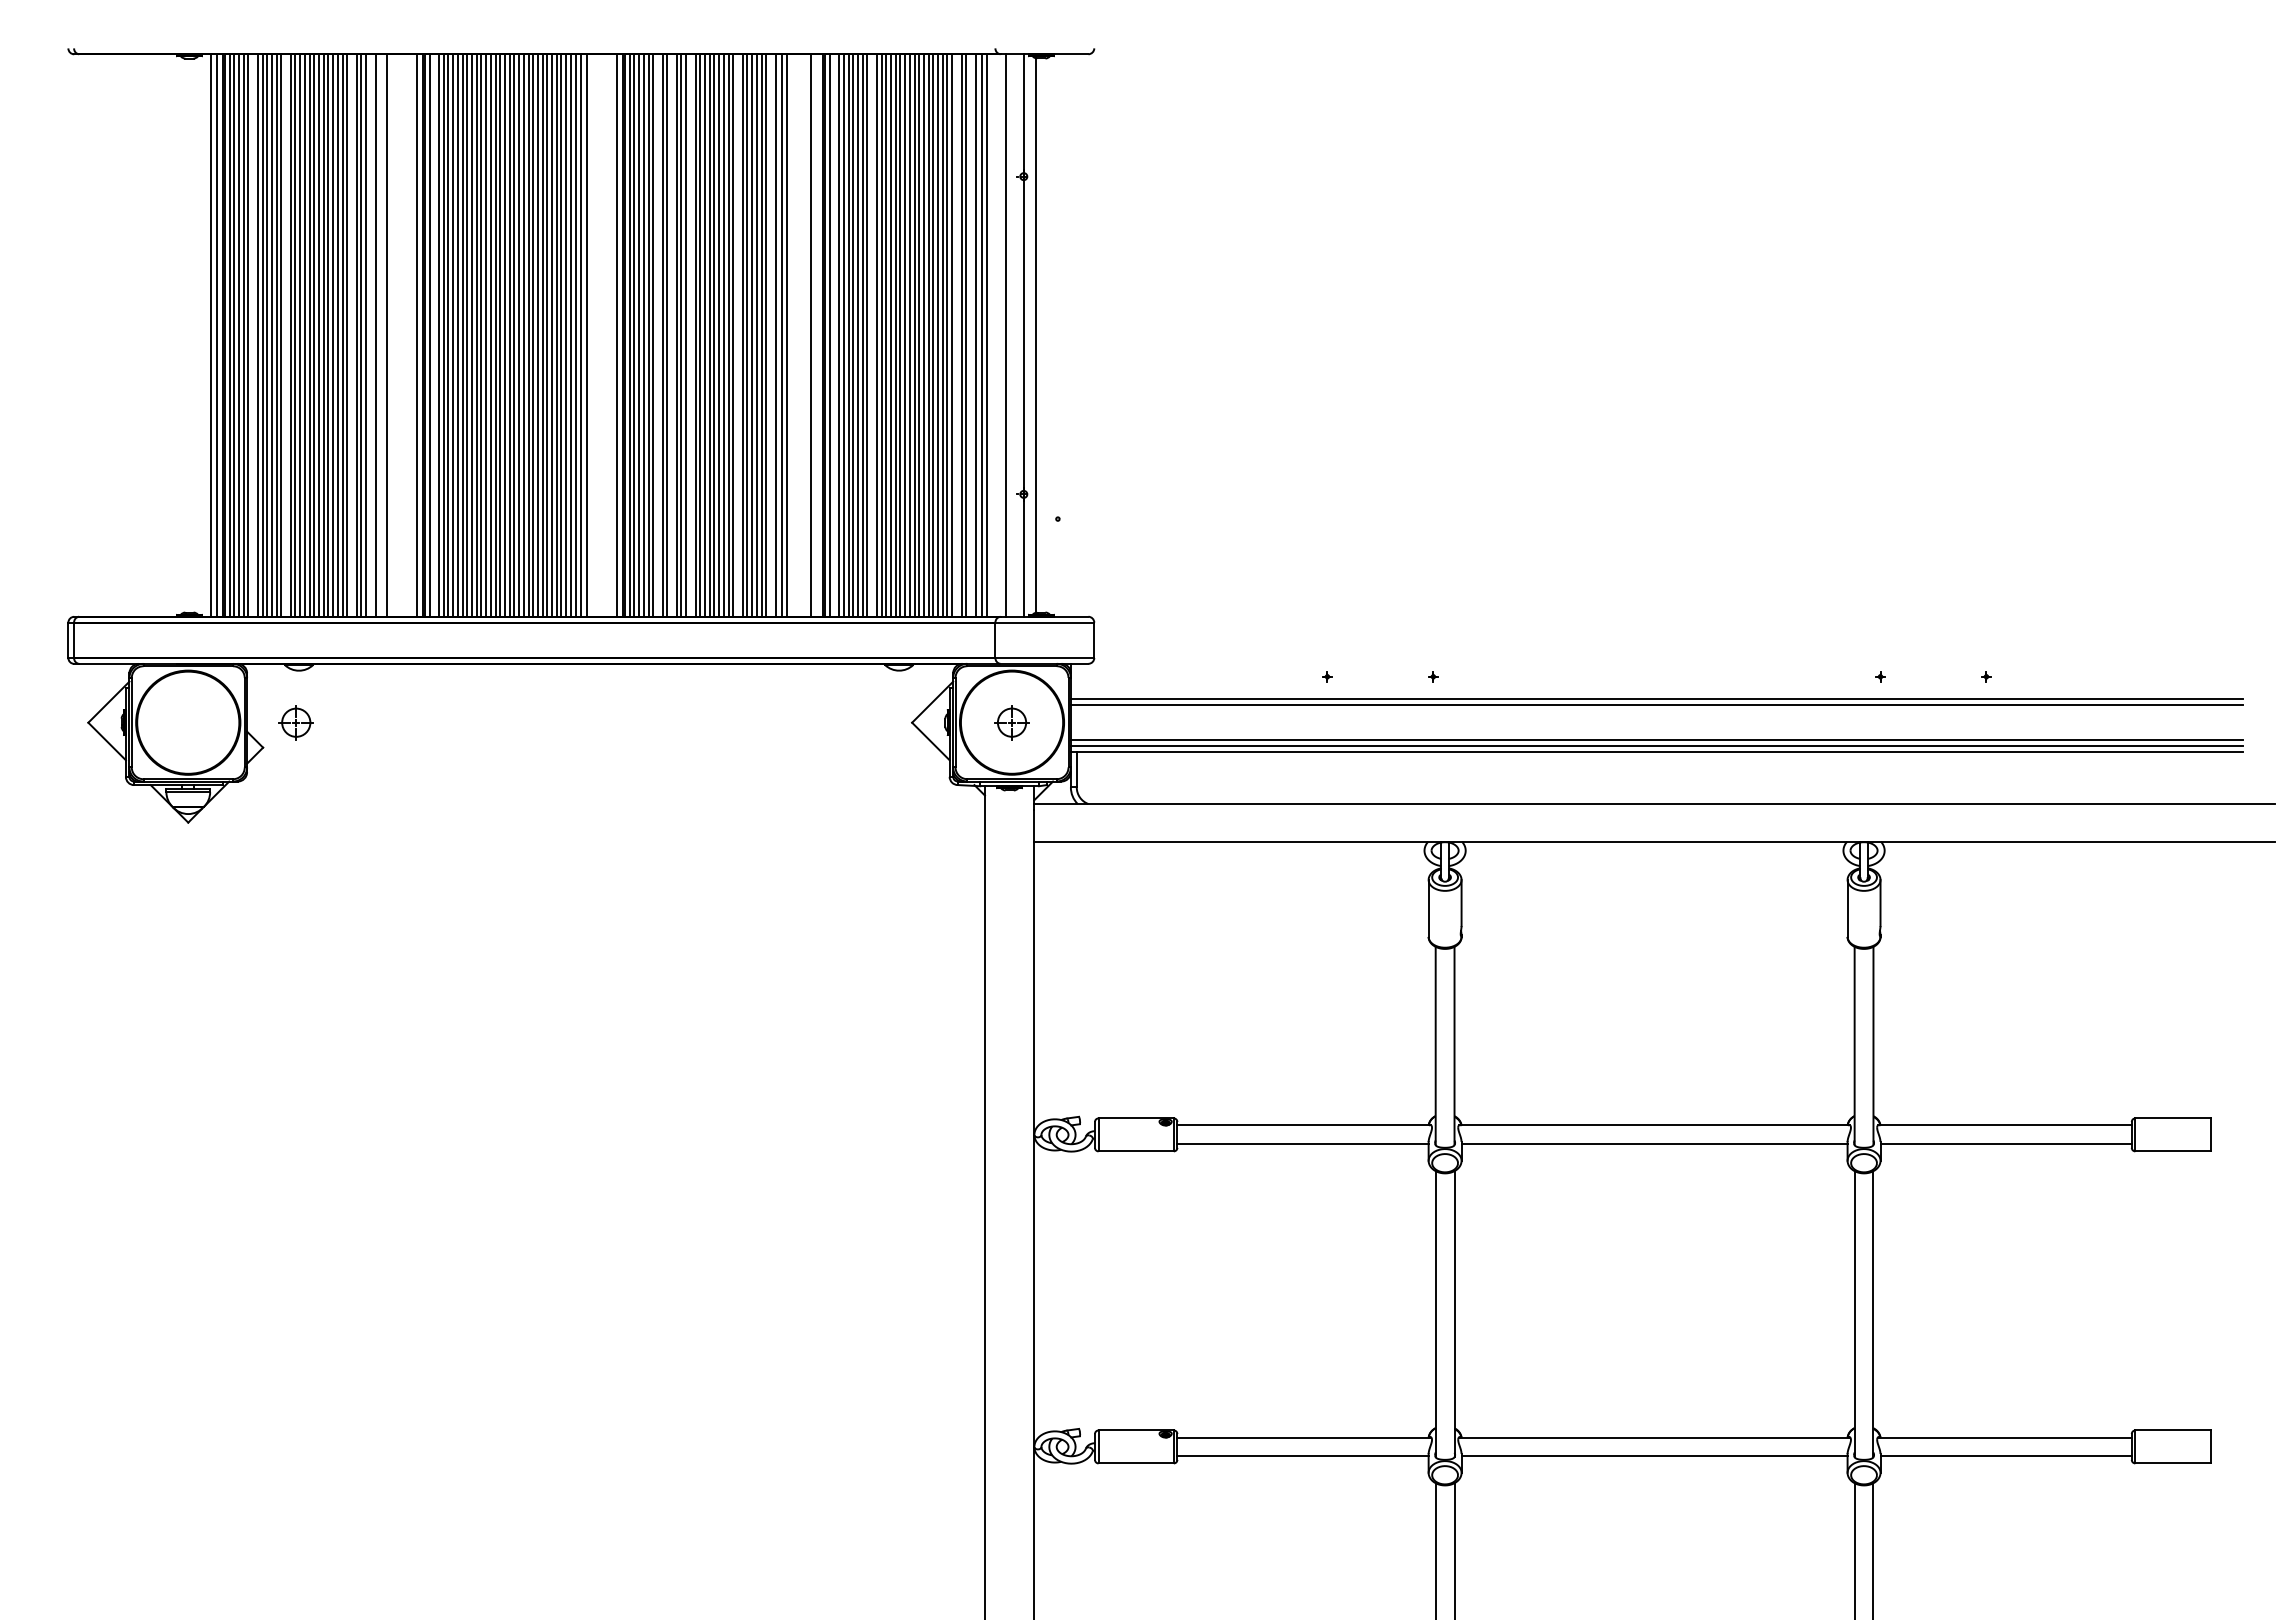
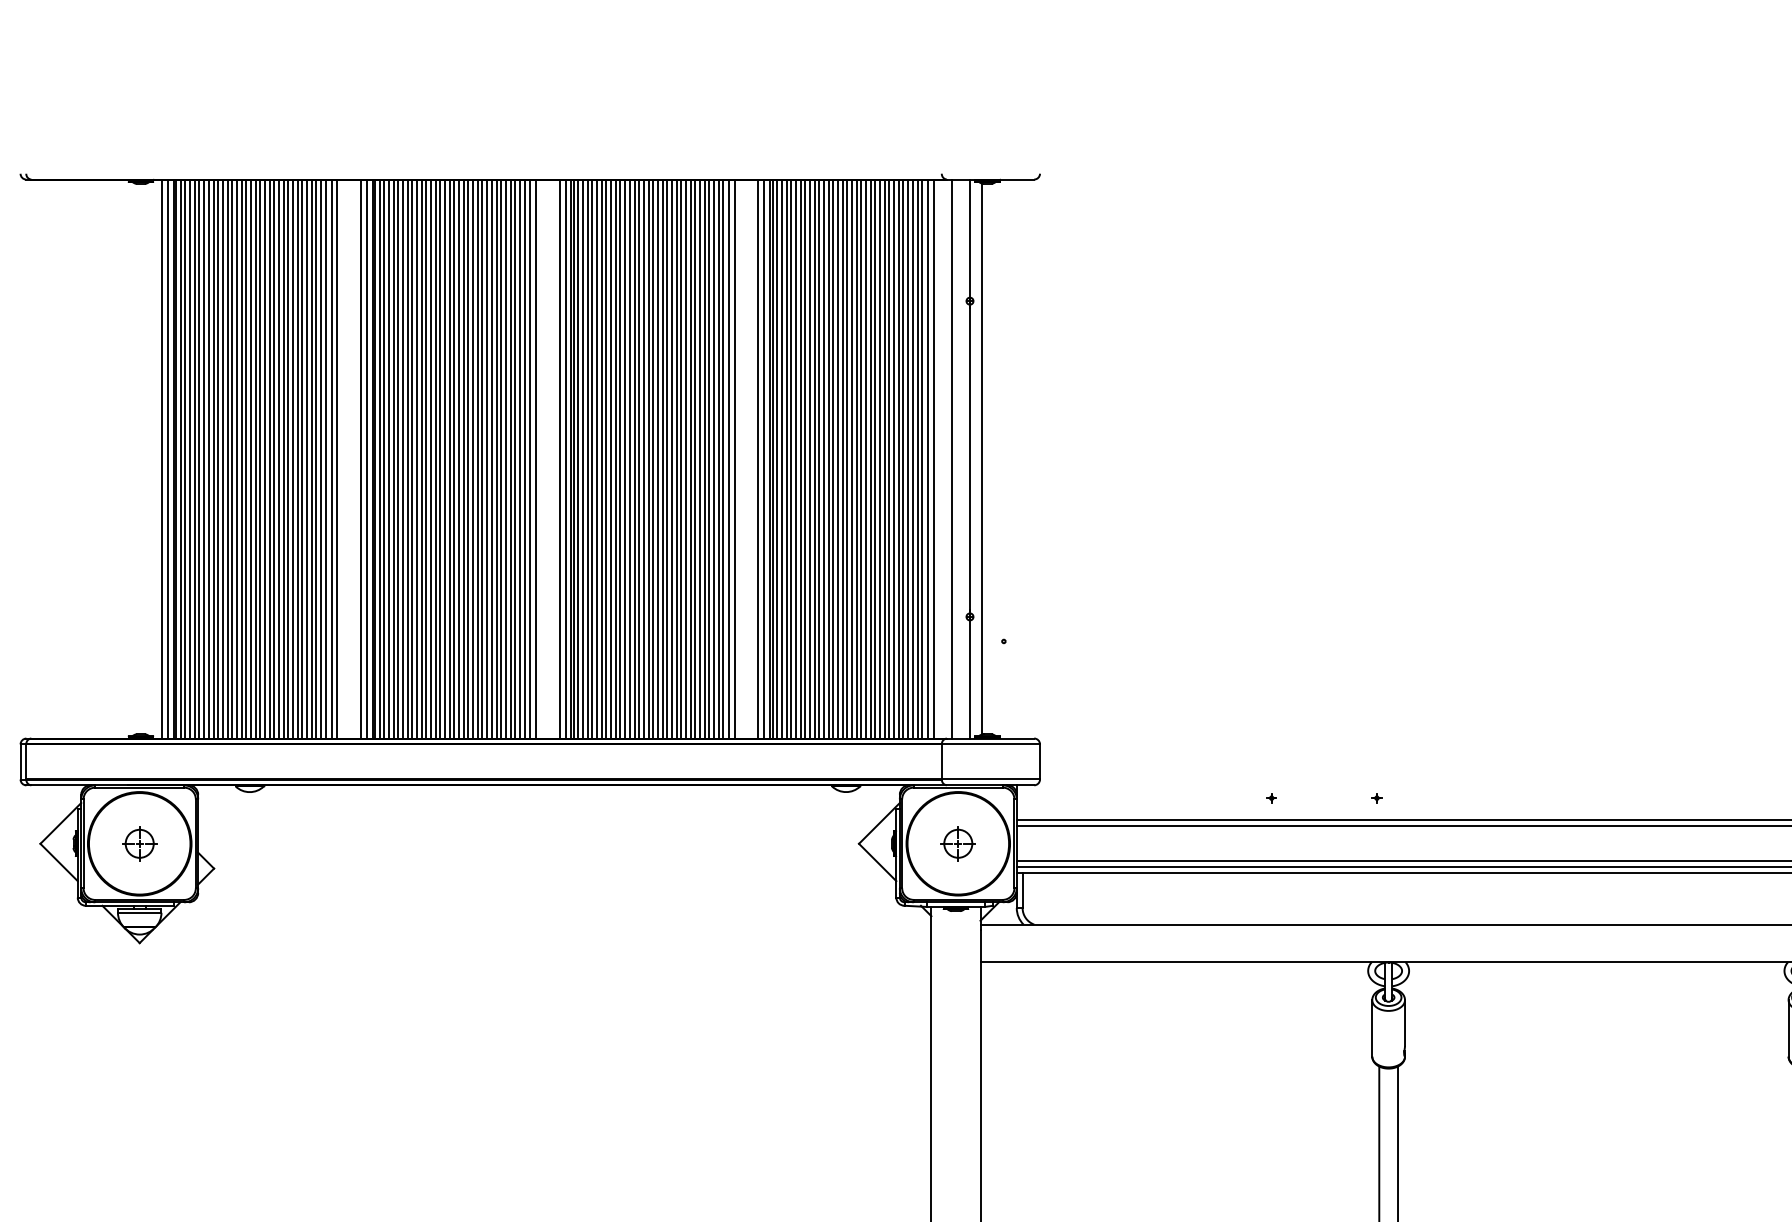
line: (253, 335) -> (204, 459), added
line: (286, 335) -> (237, 459), added
line: (351, 335) -> (301, 459), added
line: (370, 335) -> (320, 459), added
line: (381, 335) -> (331, 459), added
line: (410, 335) -> (360, 459), added
line: (434, 335) -> (384, 459), added
line: (610, 335) -> (559, 459), added
line: (657, 335) -> (605, 459), added
line: (672, 335) -> (620, 459), added
line: (690, 335) -> (638, 459), added
line: (737, 335) -> (685, 459), added
line: (770, 335) -> (718, 459), added
line: (816, 335) -> (763, 459), added
line: (834, 335) -> (781, 459), added
line: (872, 335) -> (819, 459), added
line: (956, 335) -> (903, 459), added
line: (970, 335) -> (917, 459), added
part: (295, 722) -> (138, 843), moved

